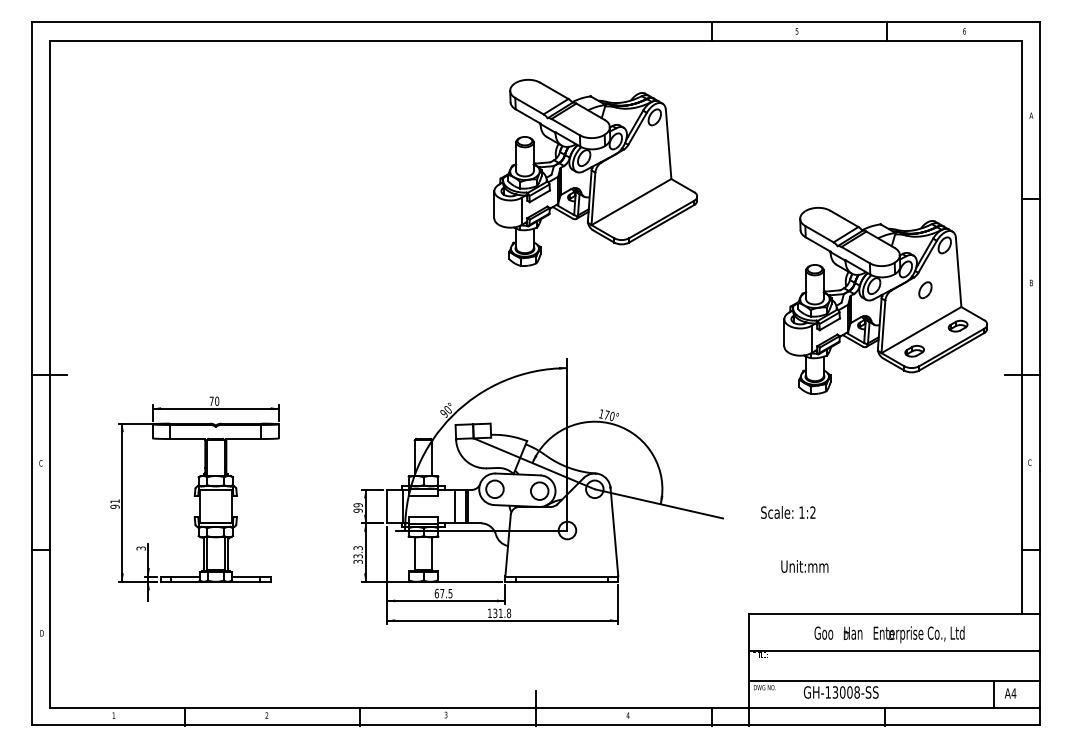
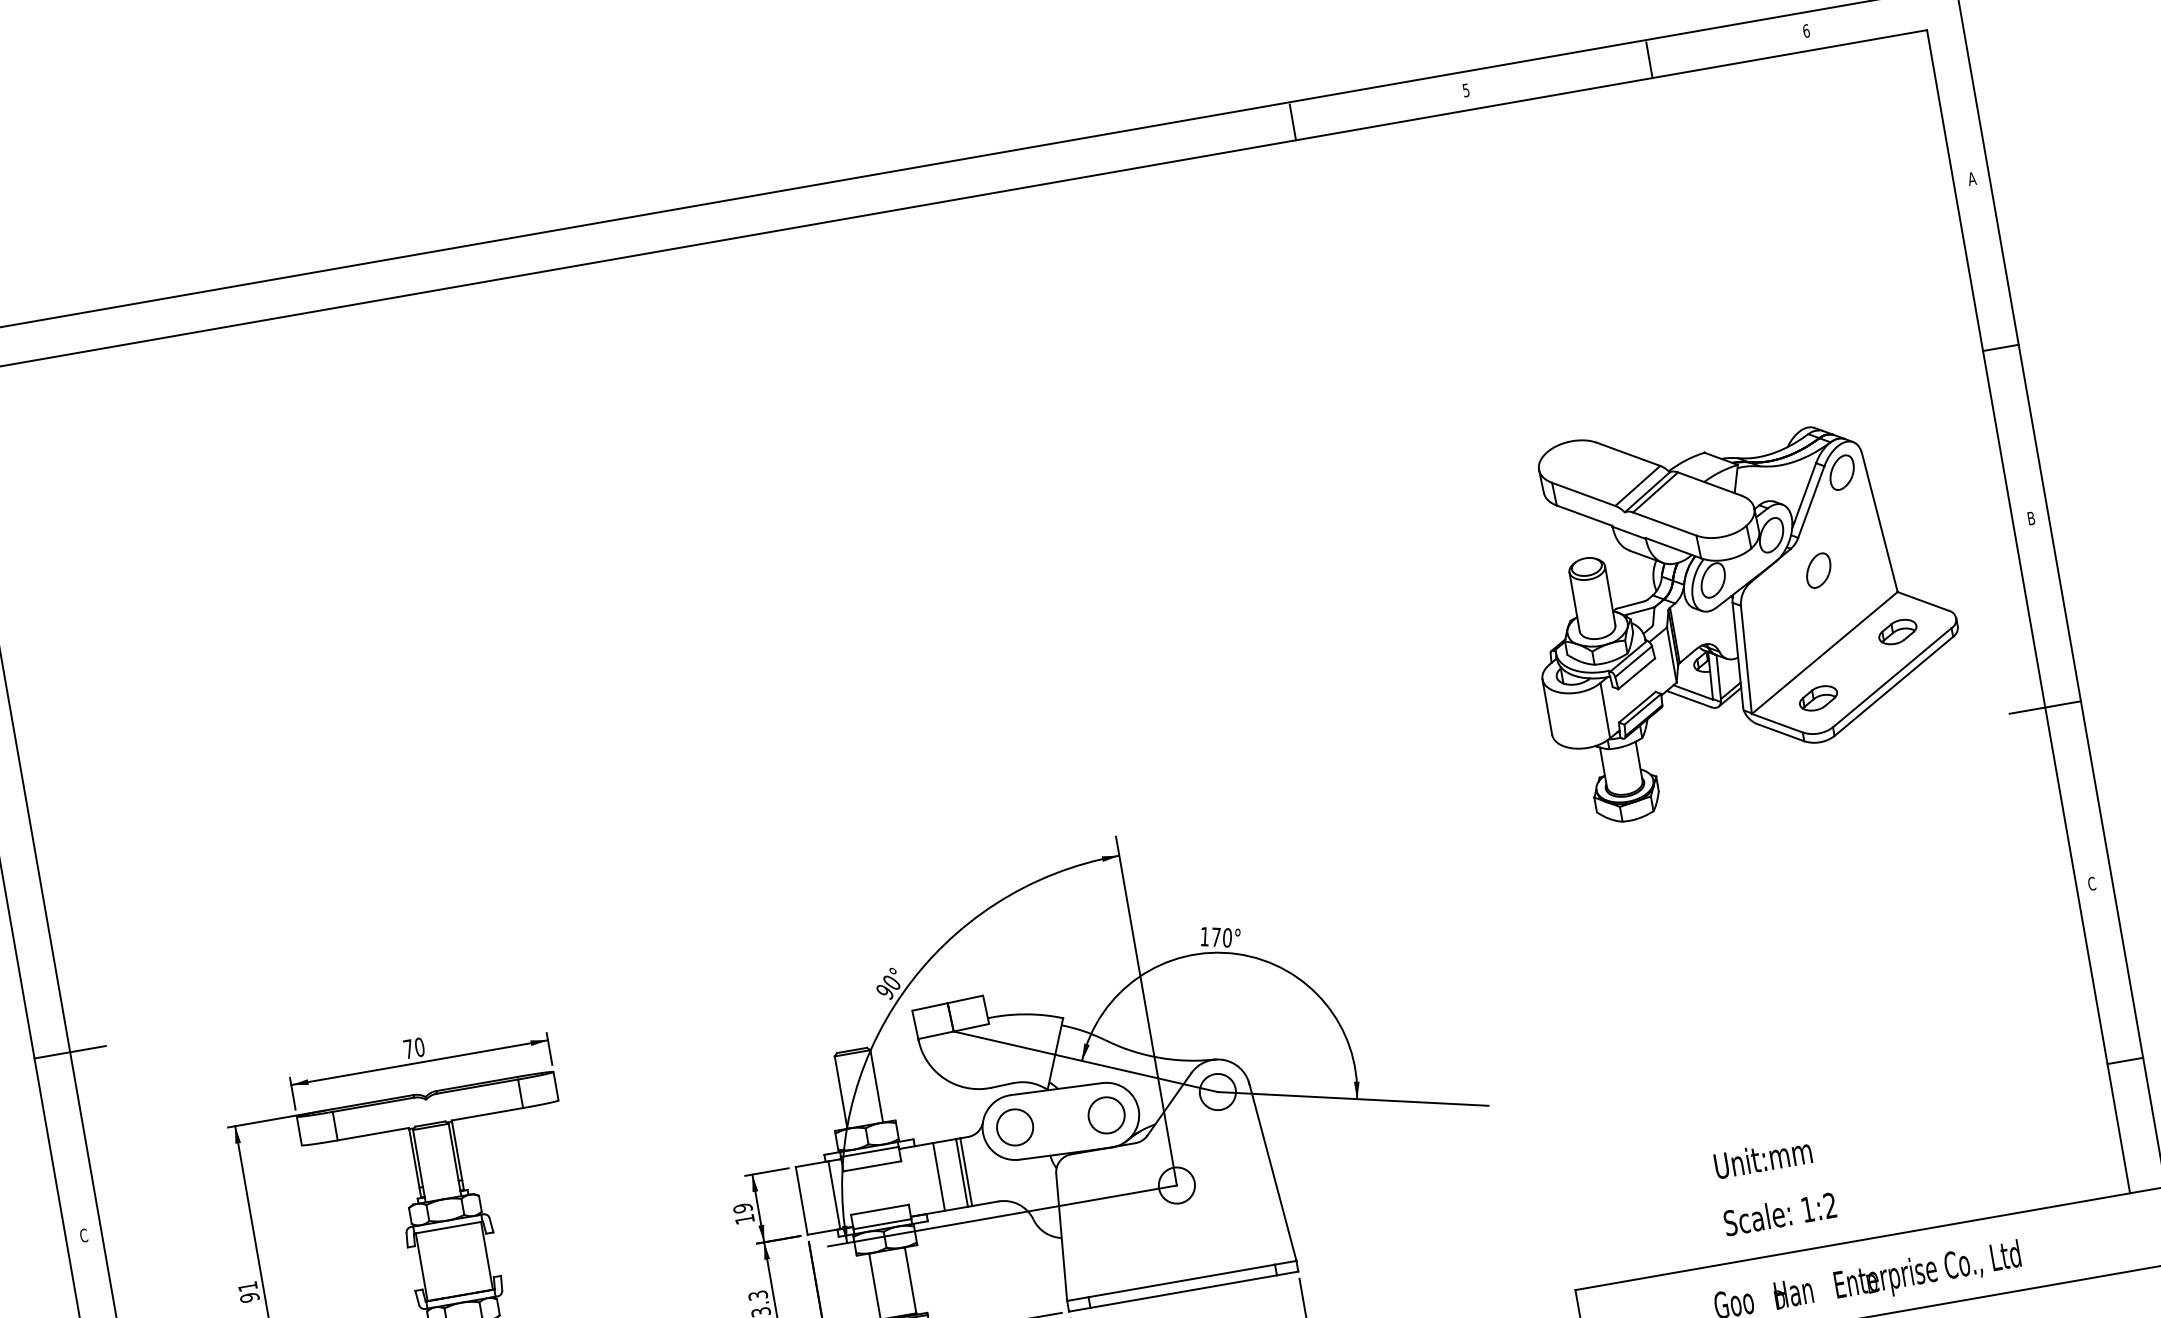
part: (595, 172) -> (1106, 448), removed
text: (357, 510) -> (743, 1219), 99 -> 19
text: (788, 512) -> (1780, 1214), moved
text: (804, 566) -> (1762, 1158), moved

